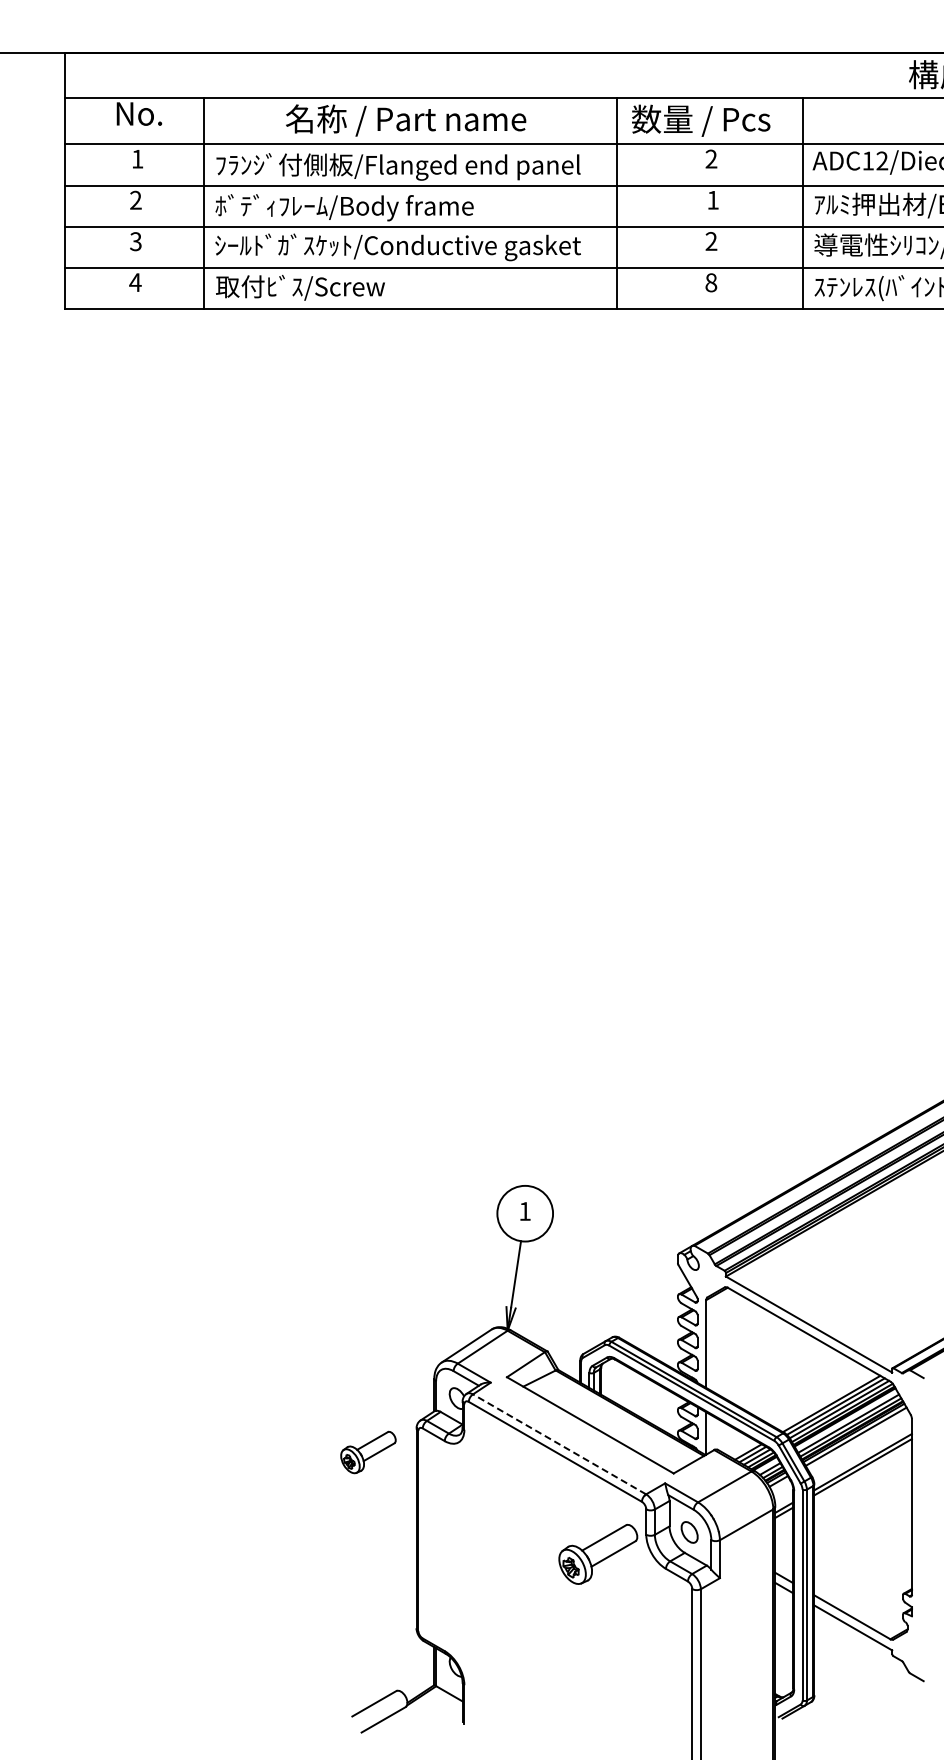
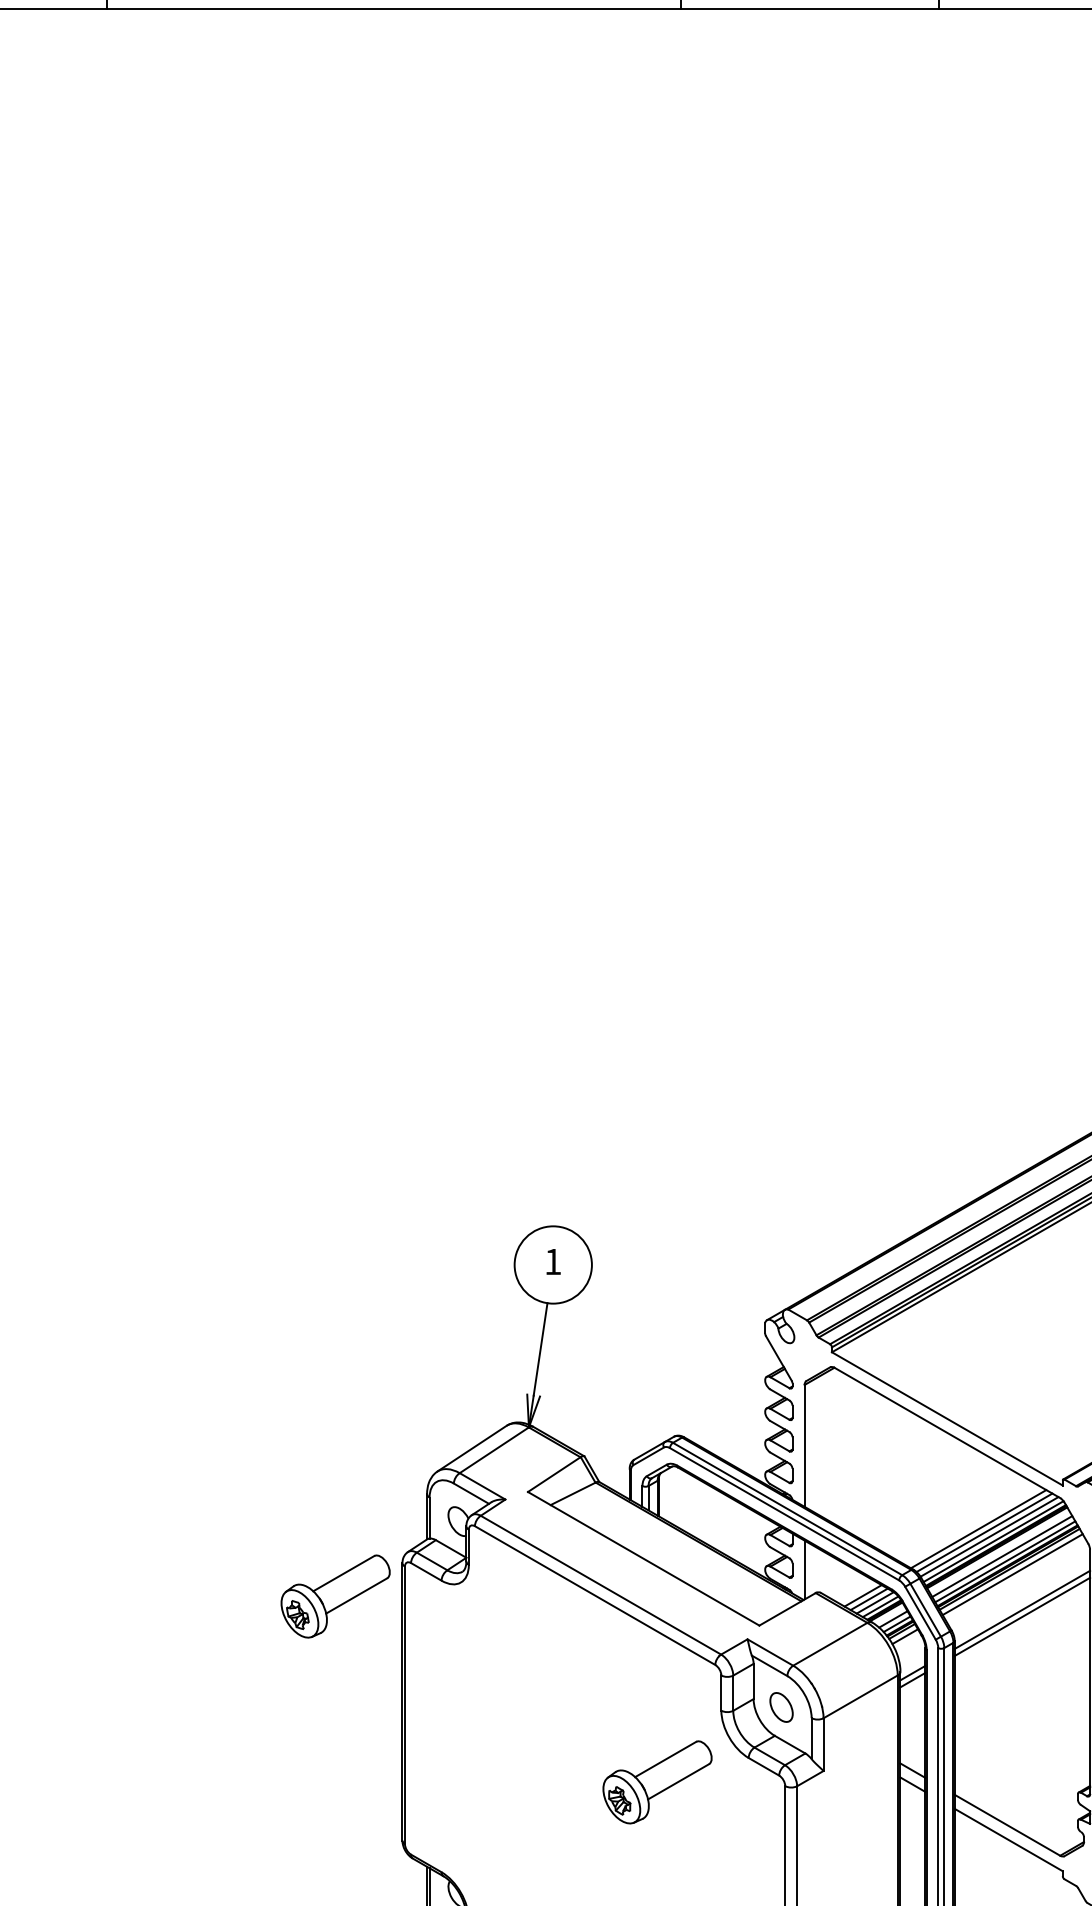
line: (559, 1444) -> (600, 1585), dashed -> solid
part: (368, 1452) -> (335, 1596), size x1.43
part: (598, 1554) -> (657, 1782), moved

